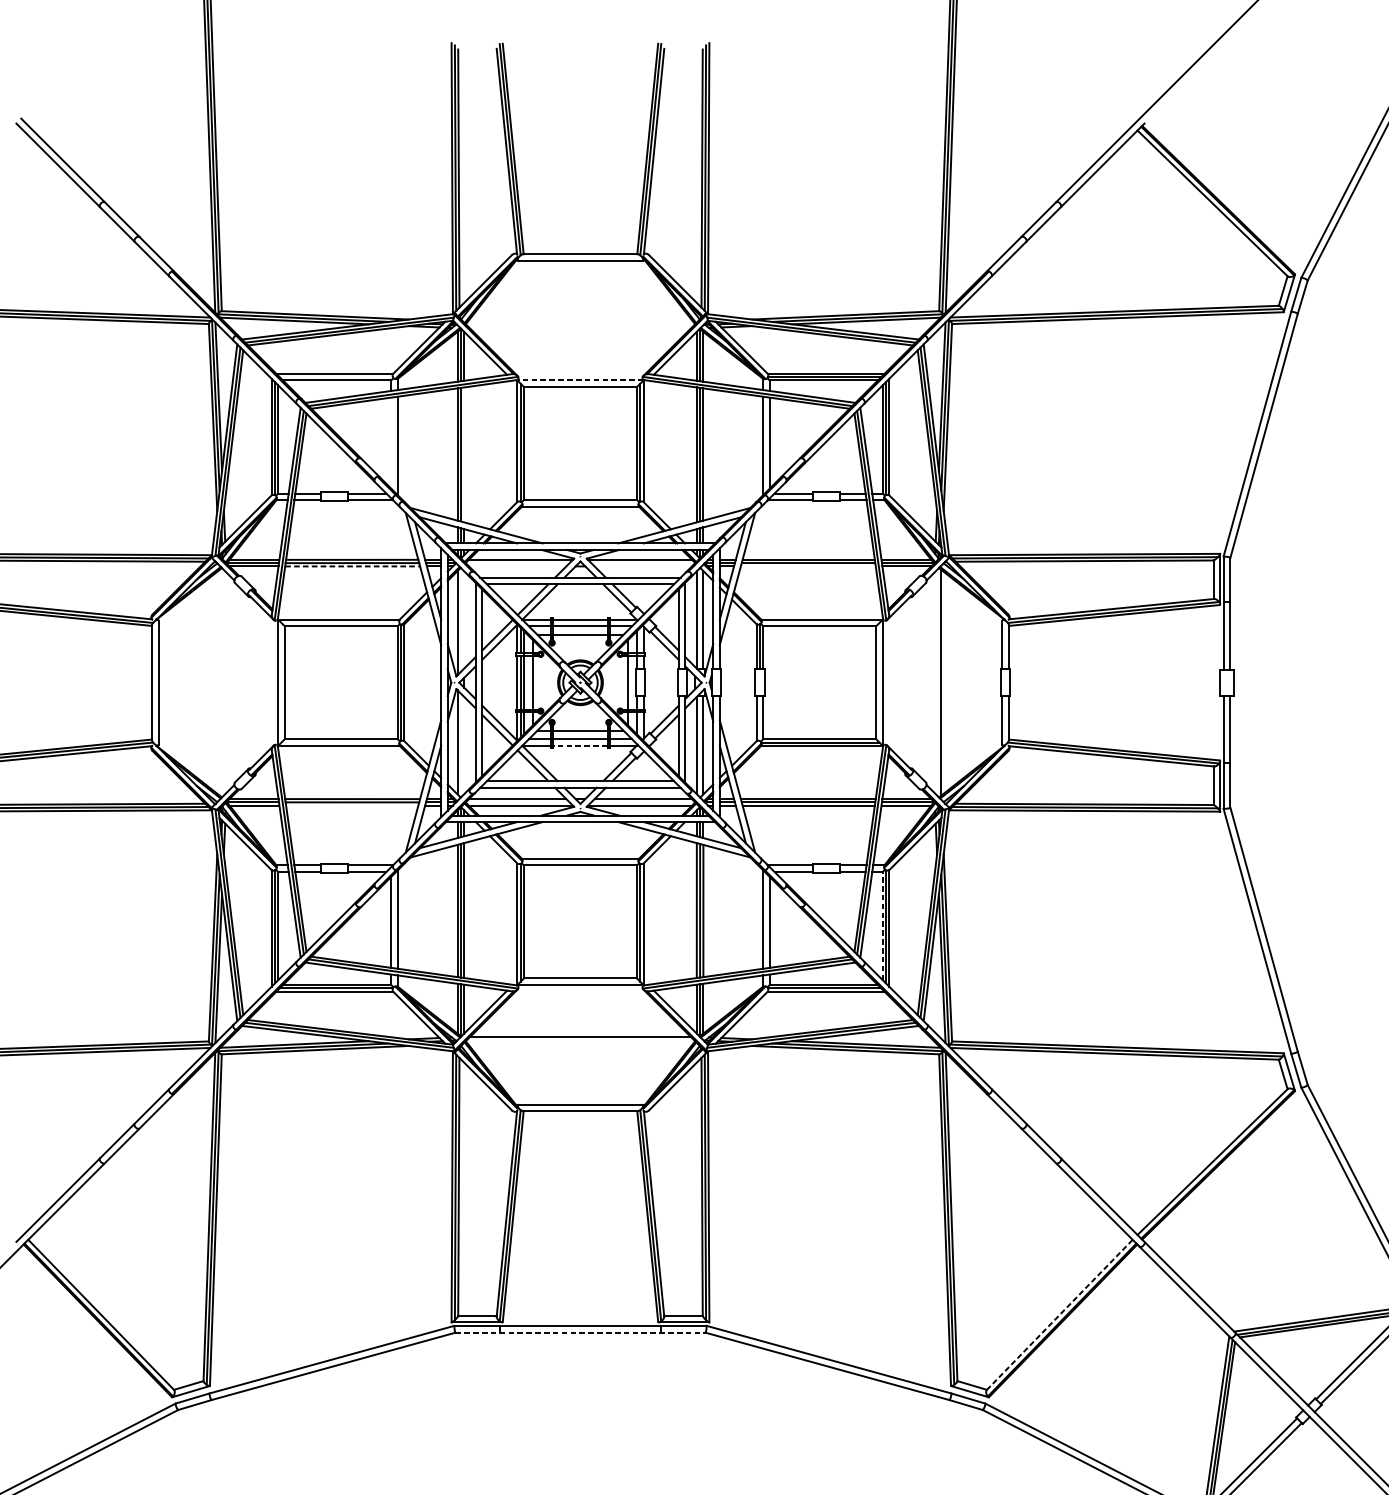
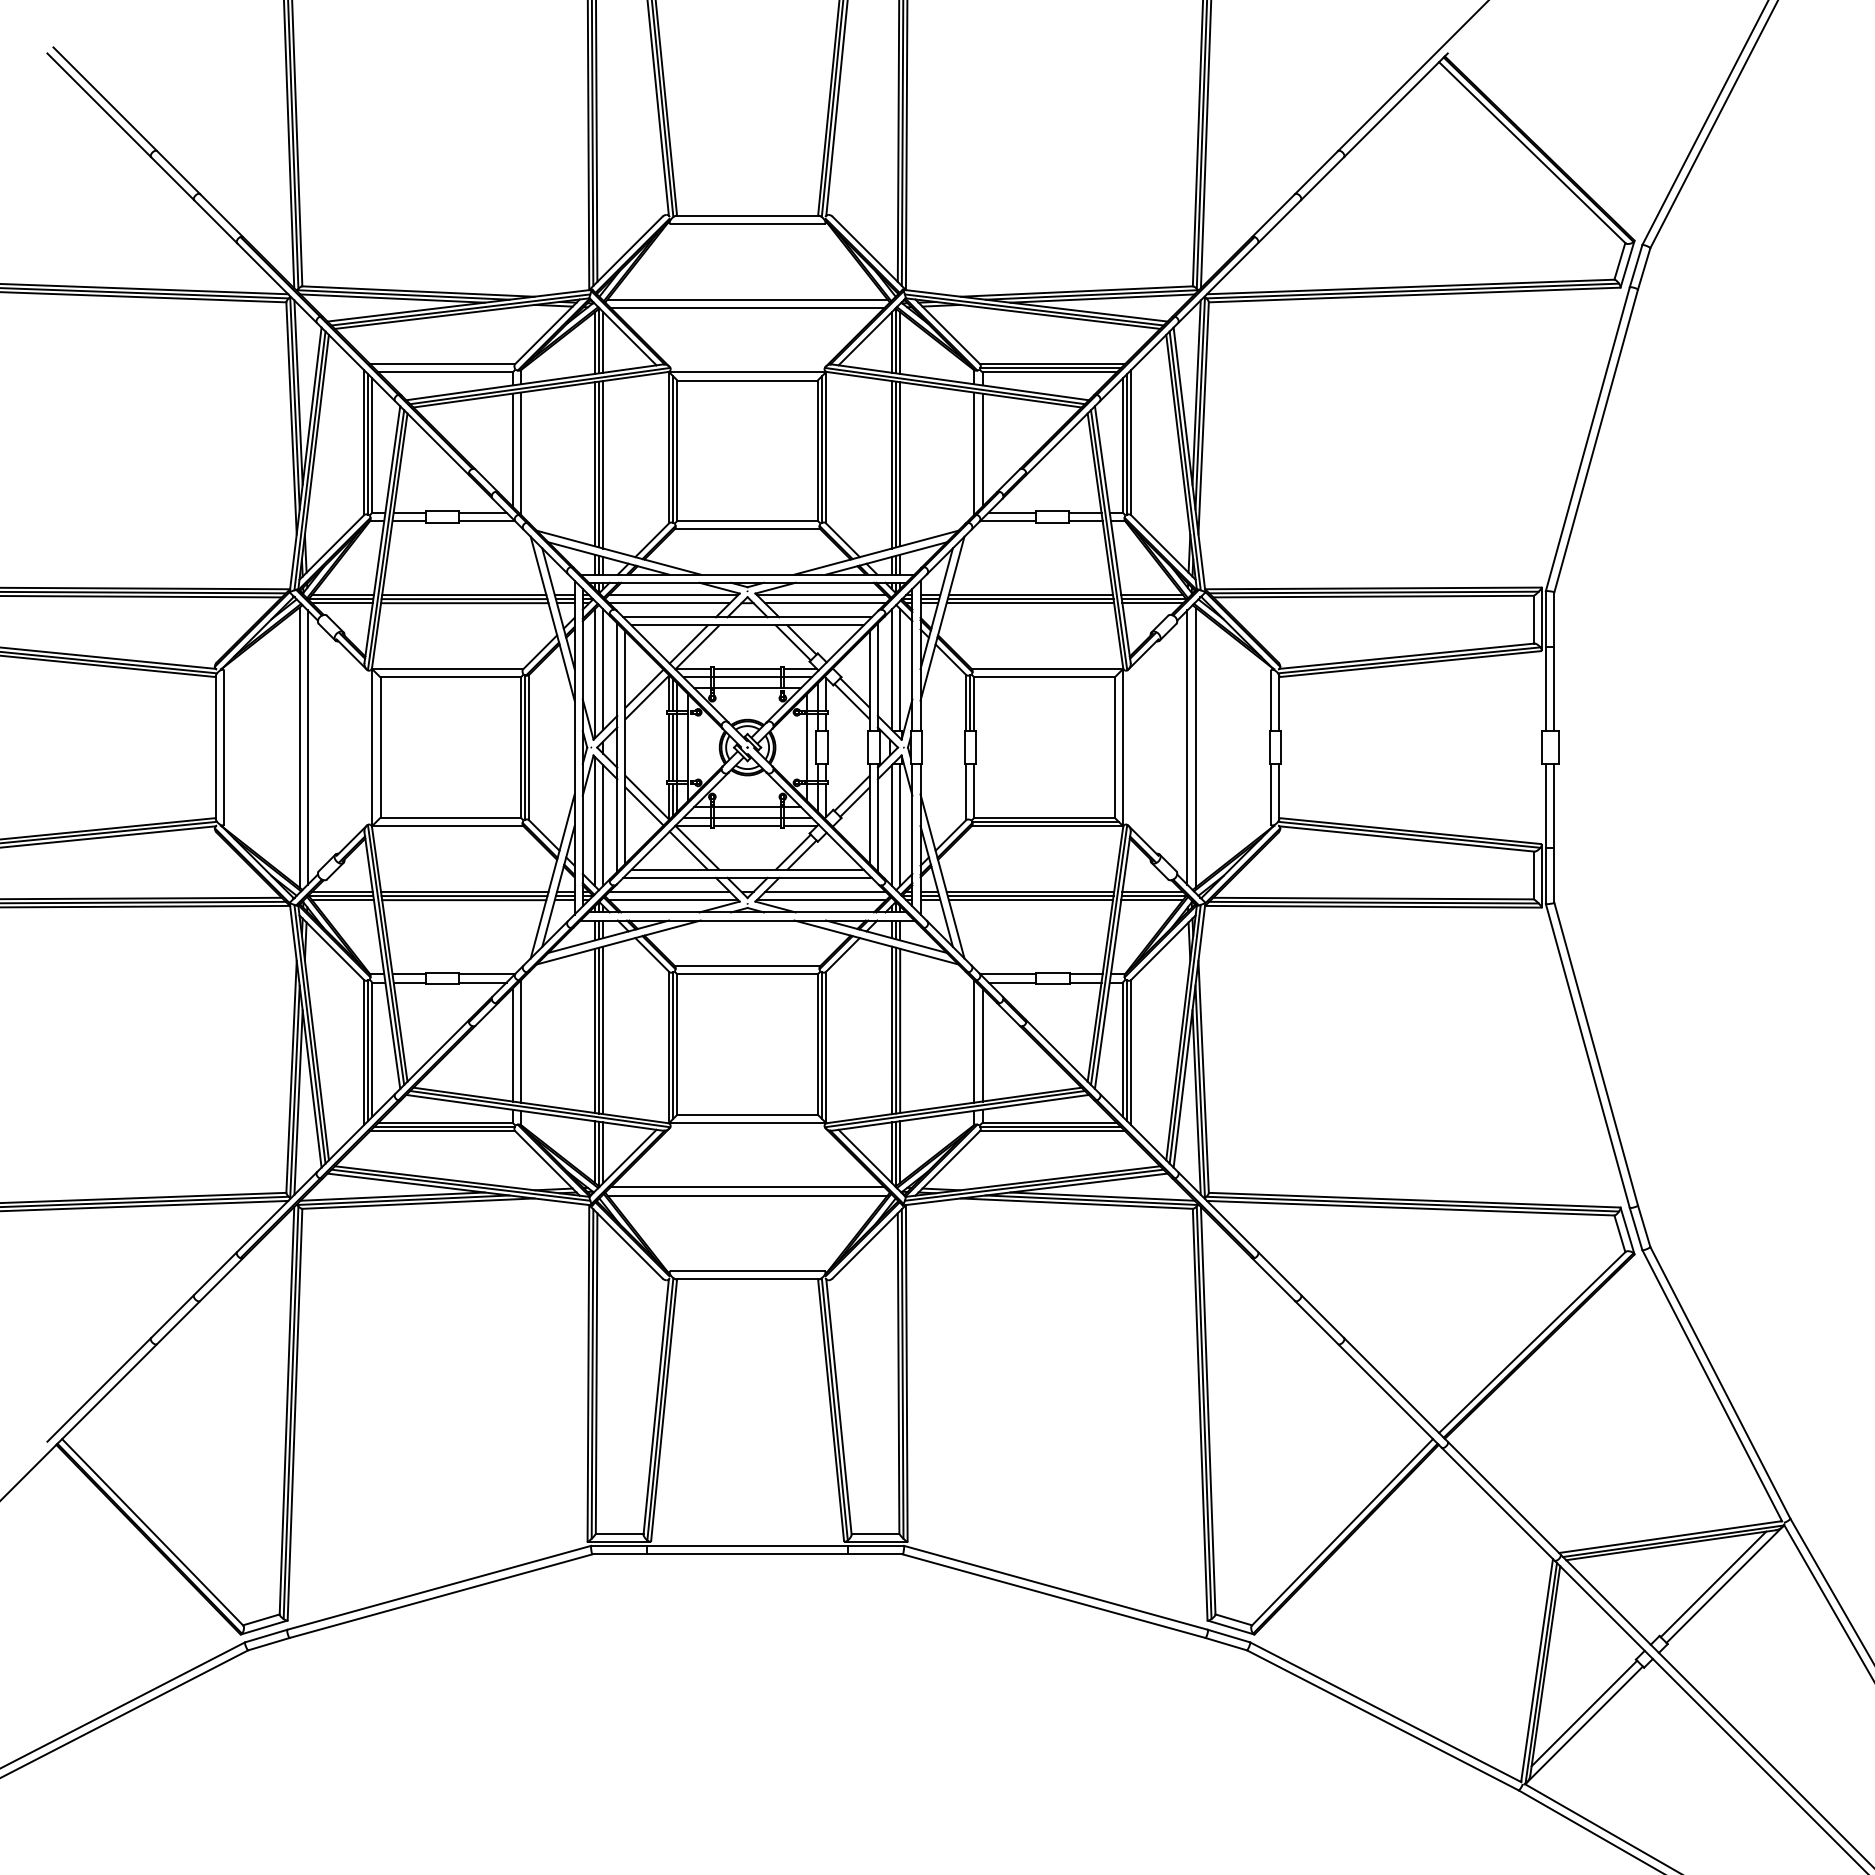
line: (580, 321) -> (747, 299), added
line: (580, 328) -> (747, 307), added
line: (580, 380) -> (747, 372), dashed -> solid
line: (391, 442) -> (512, 449), added
line: (464, 454) -> (603, 464), added
line: (352, 566) -> (464, 603), dashed -> solid
line: (517, 566) -> (669, 603), added
line: (643, 566) -> (825, 603), added
line: (808, 566) -> (1030, 603), added
line: (464, 619) -> (603, 669), added
line: (219, 682) -> (299, 747), added
line: (225, 682) -> (307, 747), added
line: (934, 682) -> (1187, 747), added
line: (464, 745) -> (603, 825), added
line: (580, 745) -> (747, 825), dashed -> solid
line: (352, 805) -> (464, 900), added
line: (882, 925) -> (1122, 1049), dashed -> solid
line: (580, 1043) -> (747, 1195), added
line: (1059, 1315) -> (1342, 1532), dashed -> solid
line: (581, 1332) -> (748, 1554), dashed -> solid

